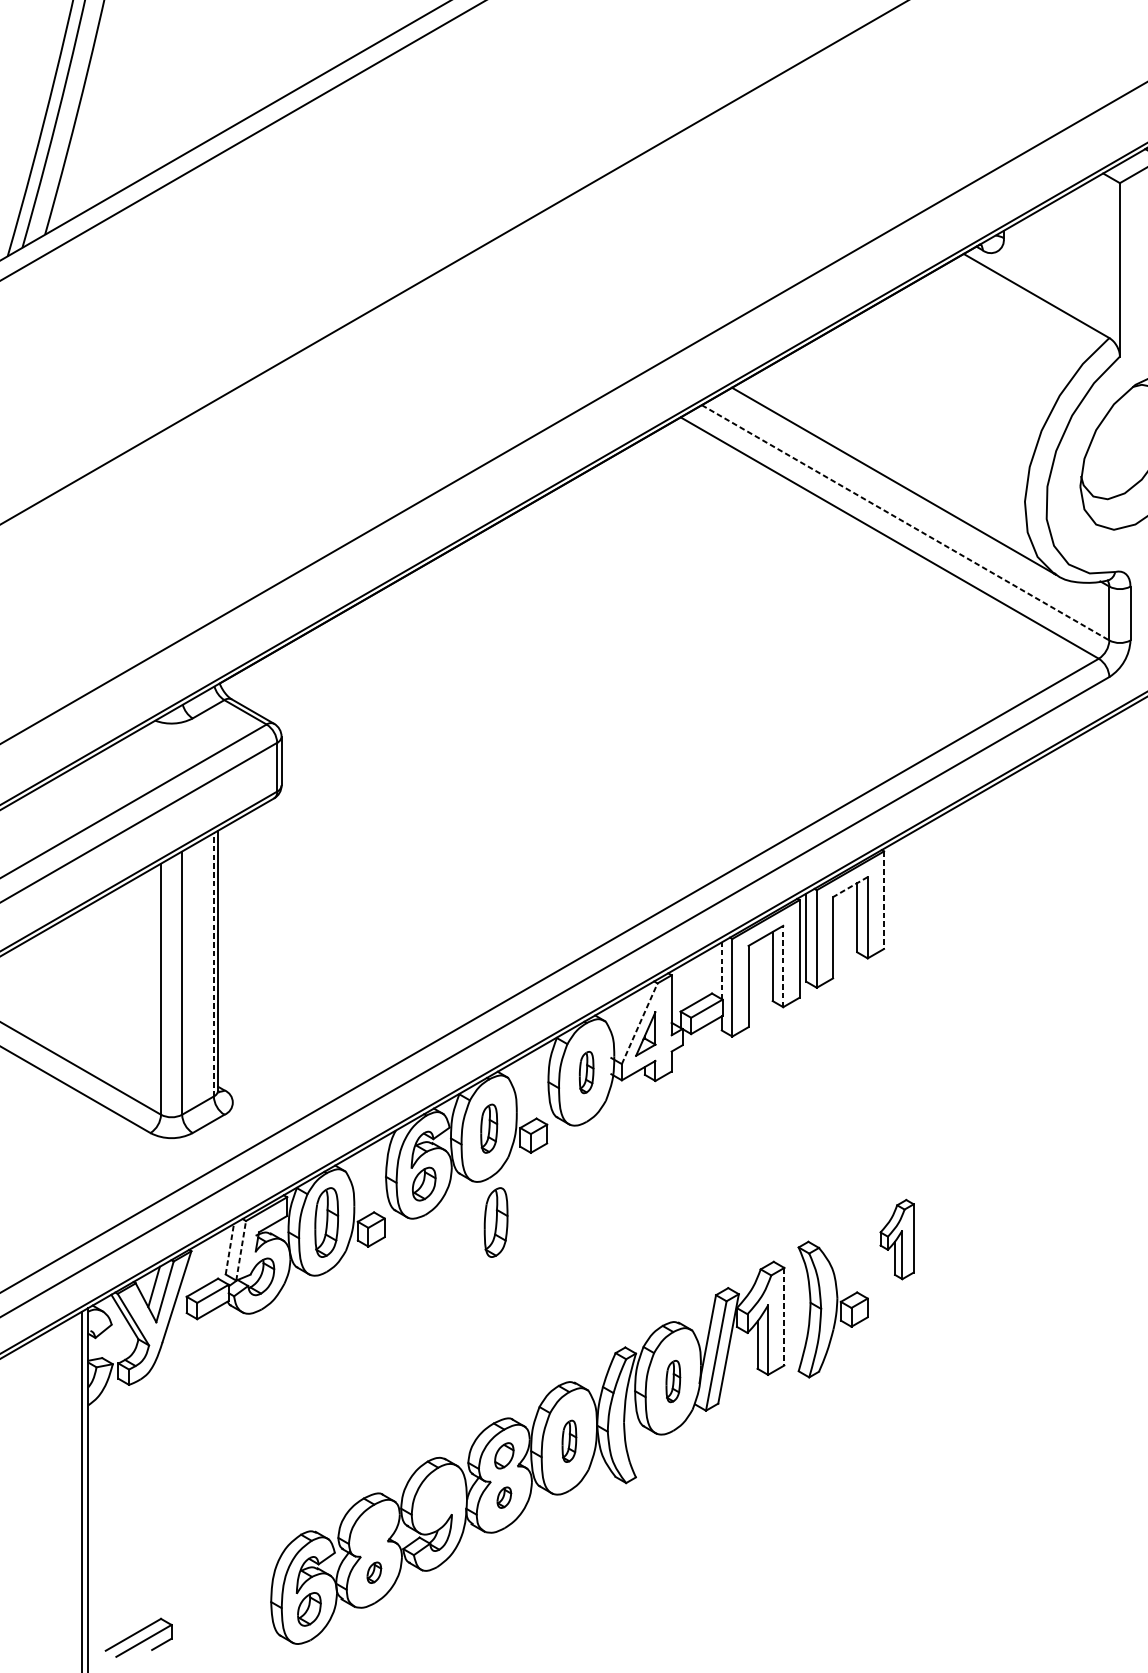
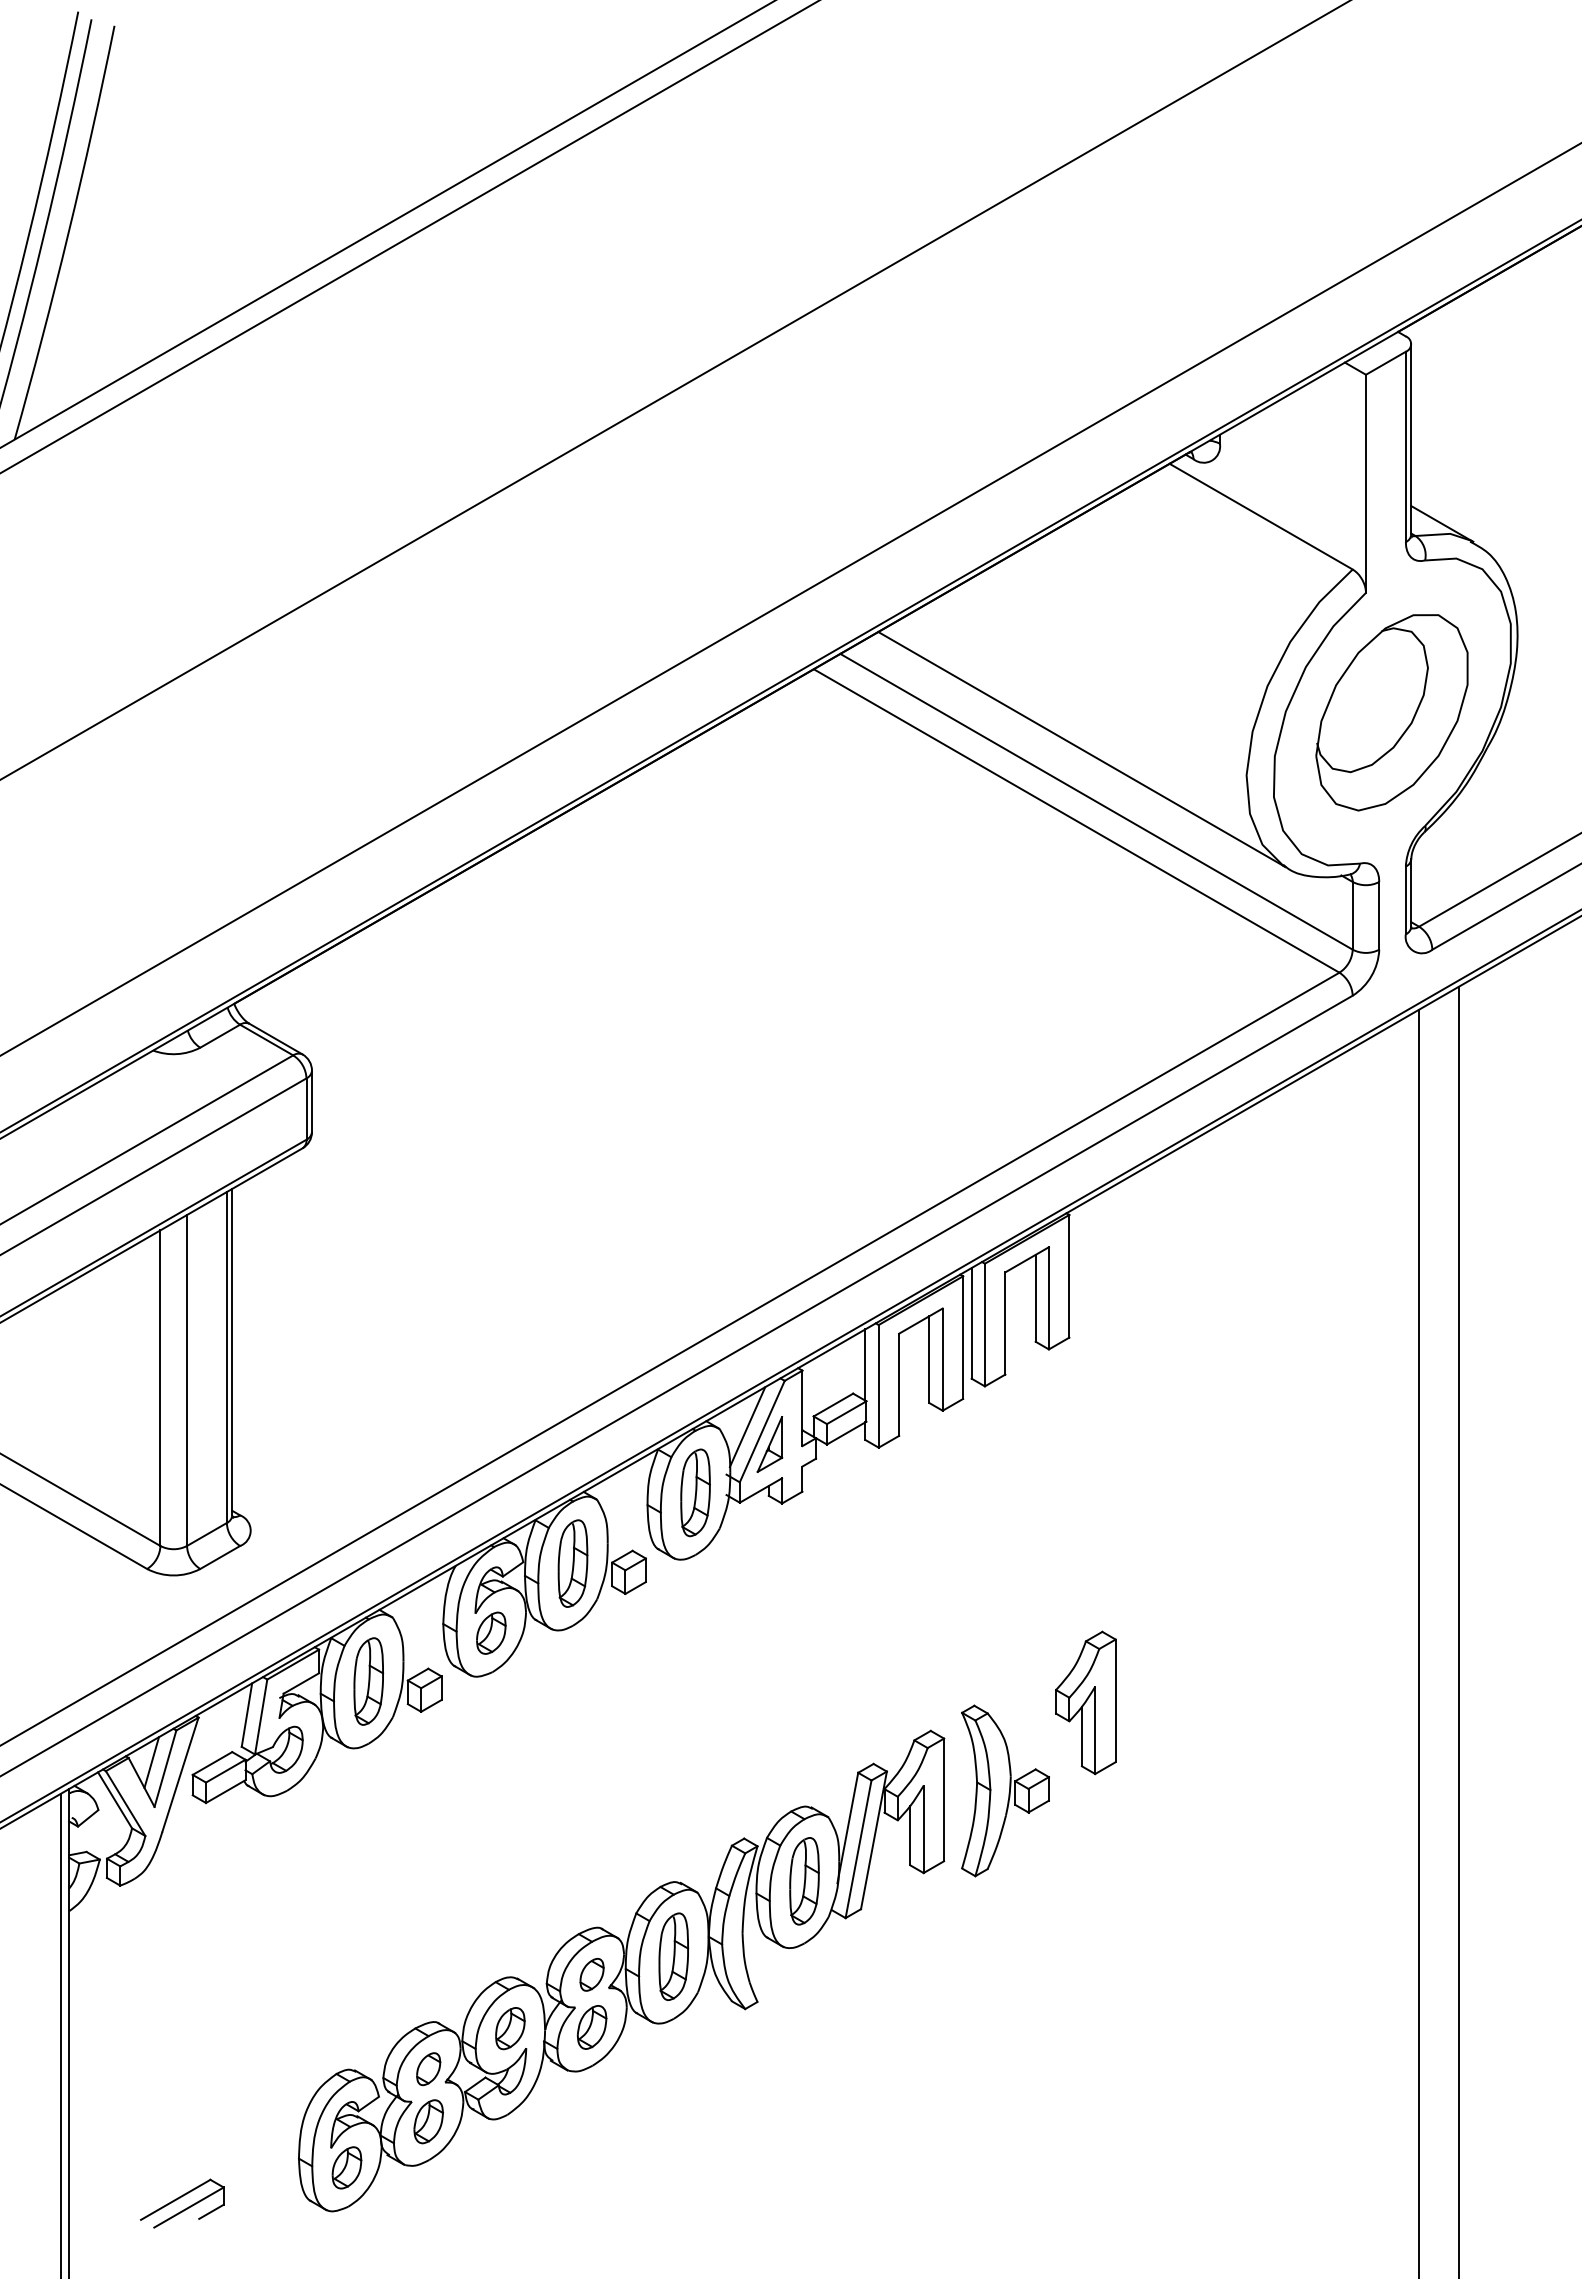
line: (905, 522) -> (1096, 801), dashed -> solid
line: (849, 887) -> (1026, 1260), dashed -> solid
line: (884, 900) -> (1069, 1276), dashed -> solid
line: (213, 964) -> (226, 1357), dashed -> solid
line: (783, 966) -> (942, 1359), dashed -> solid
line: (721, 971) -> (865, 1365), dashed -> solid
line: (627, 1020) -> (747, 1427), added
line: (639, 1023) -> (762, 1431), dashed -> solid
part: (586, 1072) -> (695, 1492), size x1.67
part: (488, 1128) -> (572, 1563), size x1.43
part: (495, 1222) -> (581, 1681), removed
part: (896, 1239) -> (1085, 1702), size x1.43
line: (230, 1248) -> (247, 1714), dashed -> solid
line: (241, 1251) -> (261, 1717), dashed -> solid
line: (784, 1317) -> (944, 1800), dashed -> solid
part: (673, 1381) -> (804, 1881), size x1.67
part: (569, 1441) -> (673, 1956), size x1.67
part: (503, 1497) -> (591, 2027), size x1.67
part: (439, 1498) -> (510, 2028), added
part: (374, 1531) -> (428, 2069), added
part: (374, 1572) -> (428, 2121), size x1.67
part: (138, 1637) -> (182, 2203), moved

